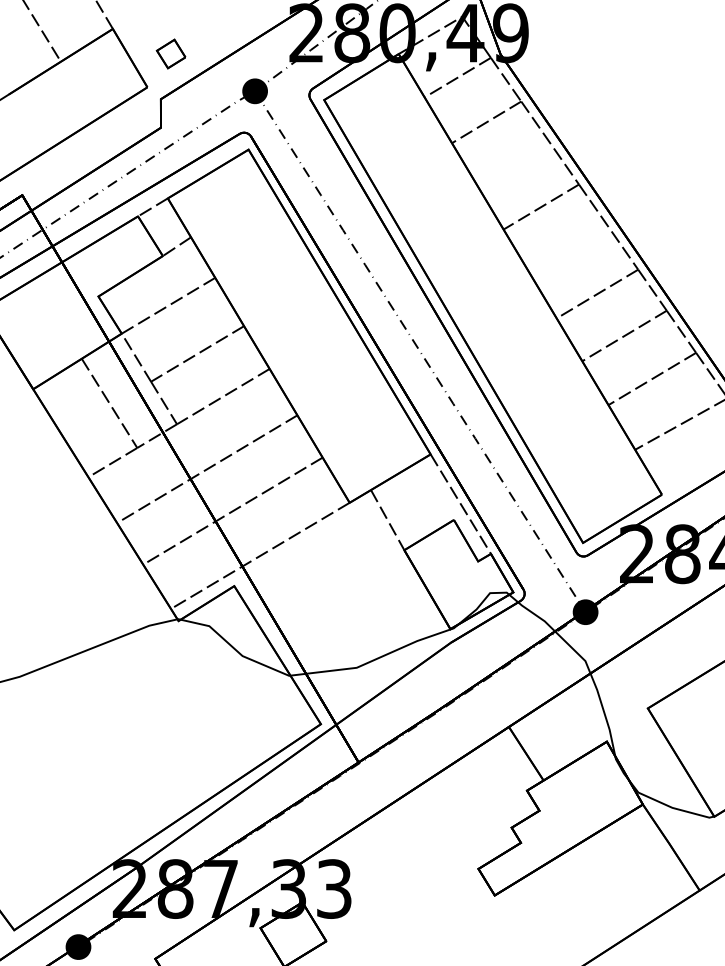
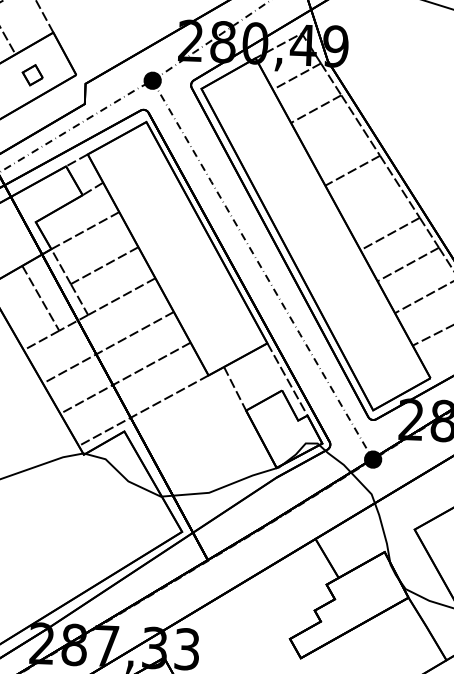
part: (170, 53) -> (32, 74), moved

